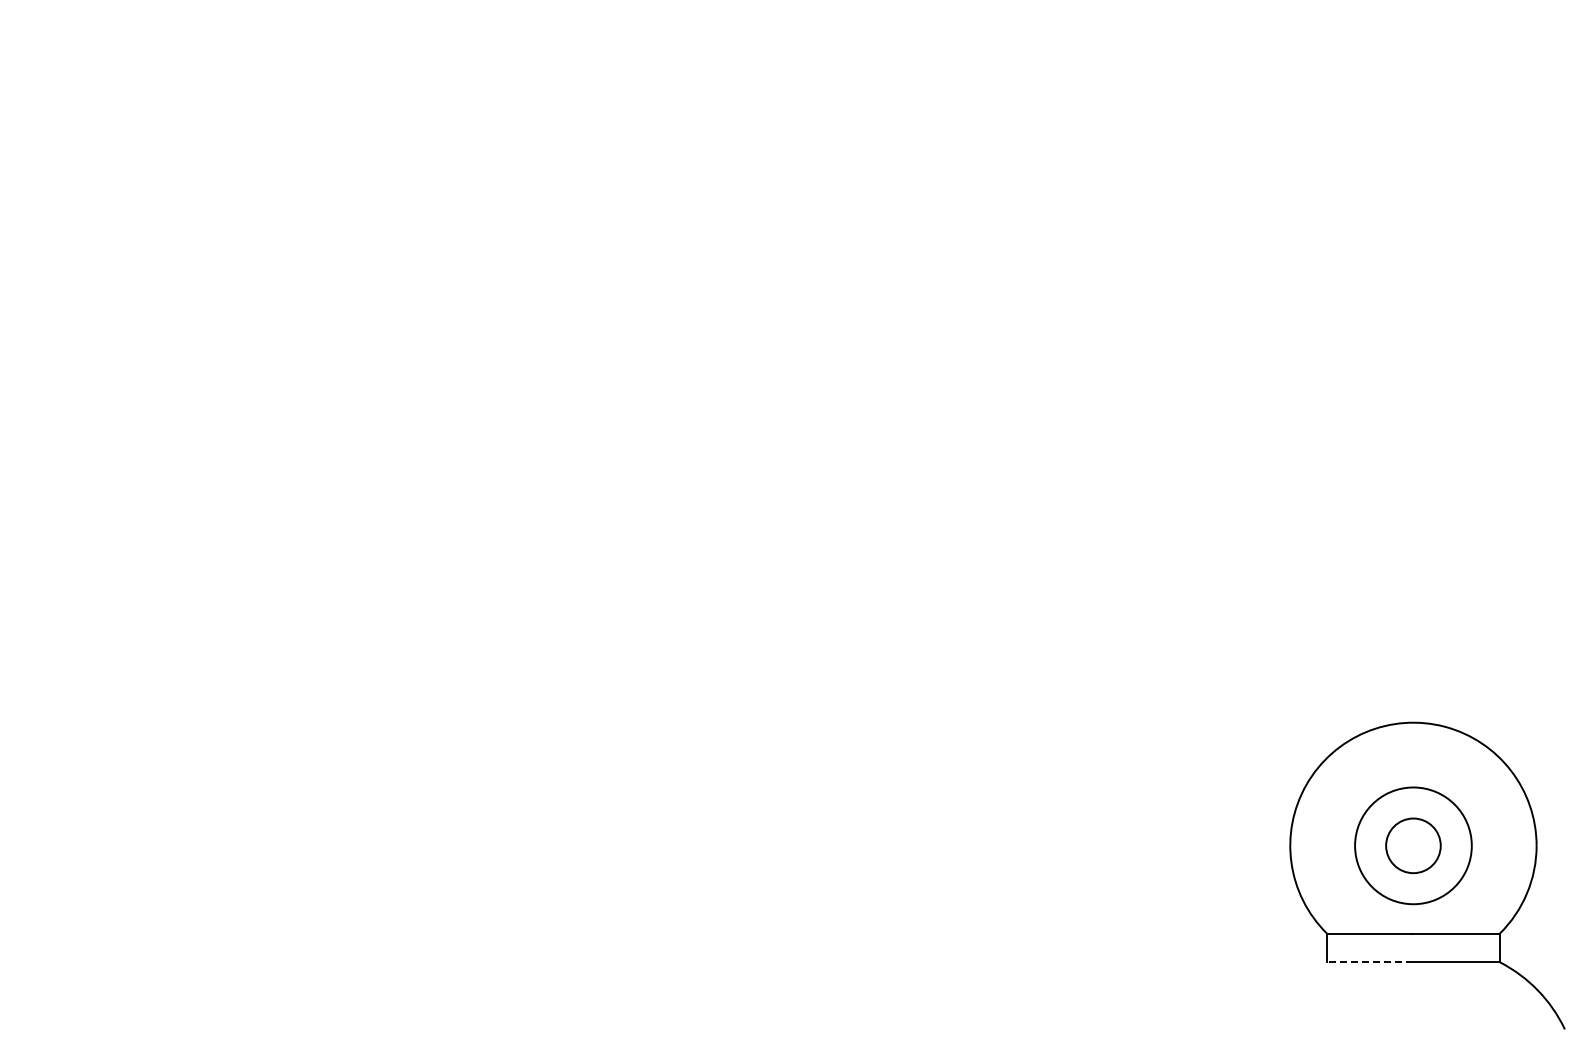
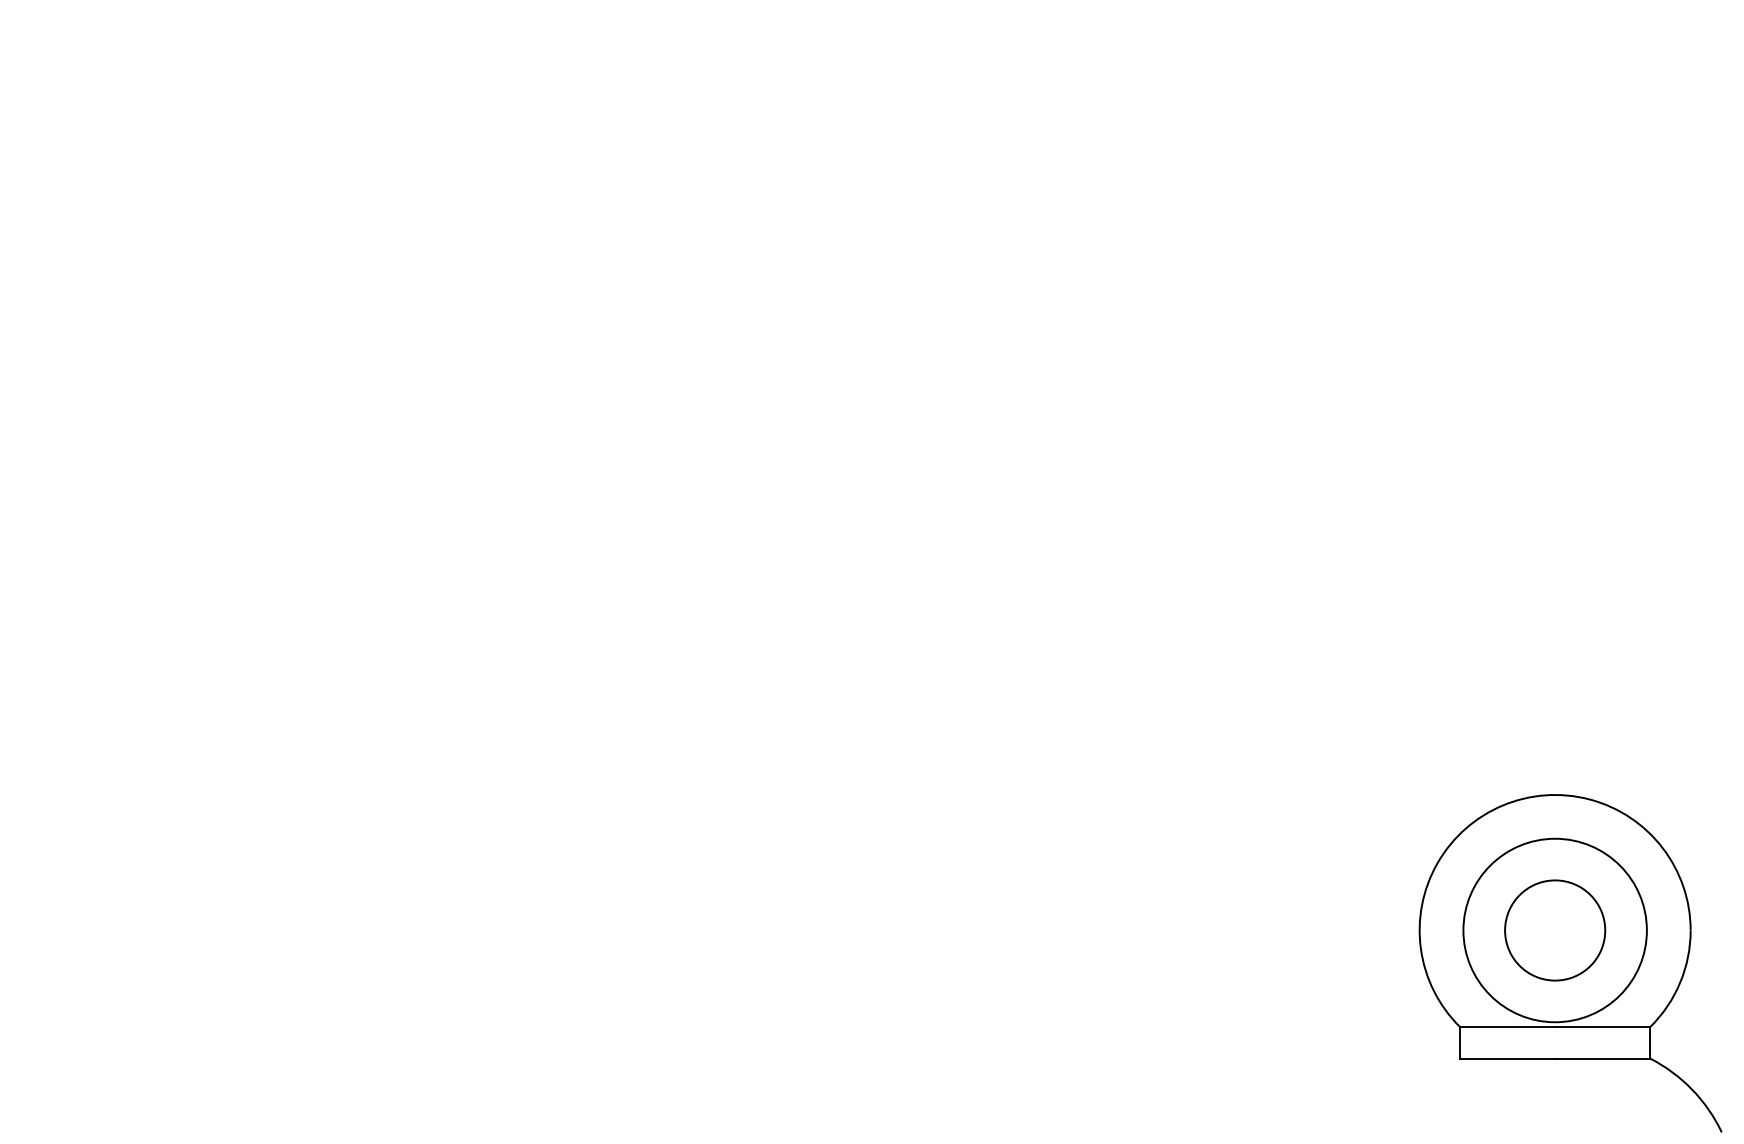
circle: (1412, 845) -> (1554, 930), size x1.67
circle: (1413, 845) -> (1555, 930), size x1.43
line: (1369, 962) -> (1506, 1058), dashed -> solid

